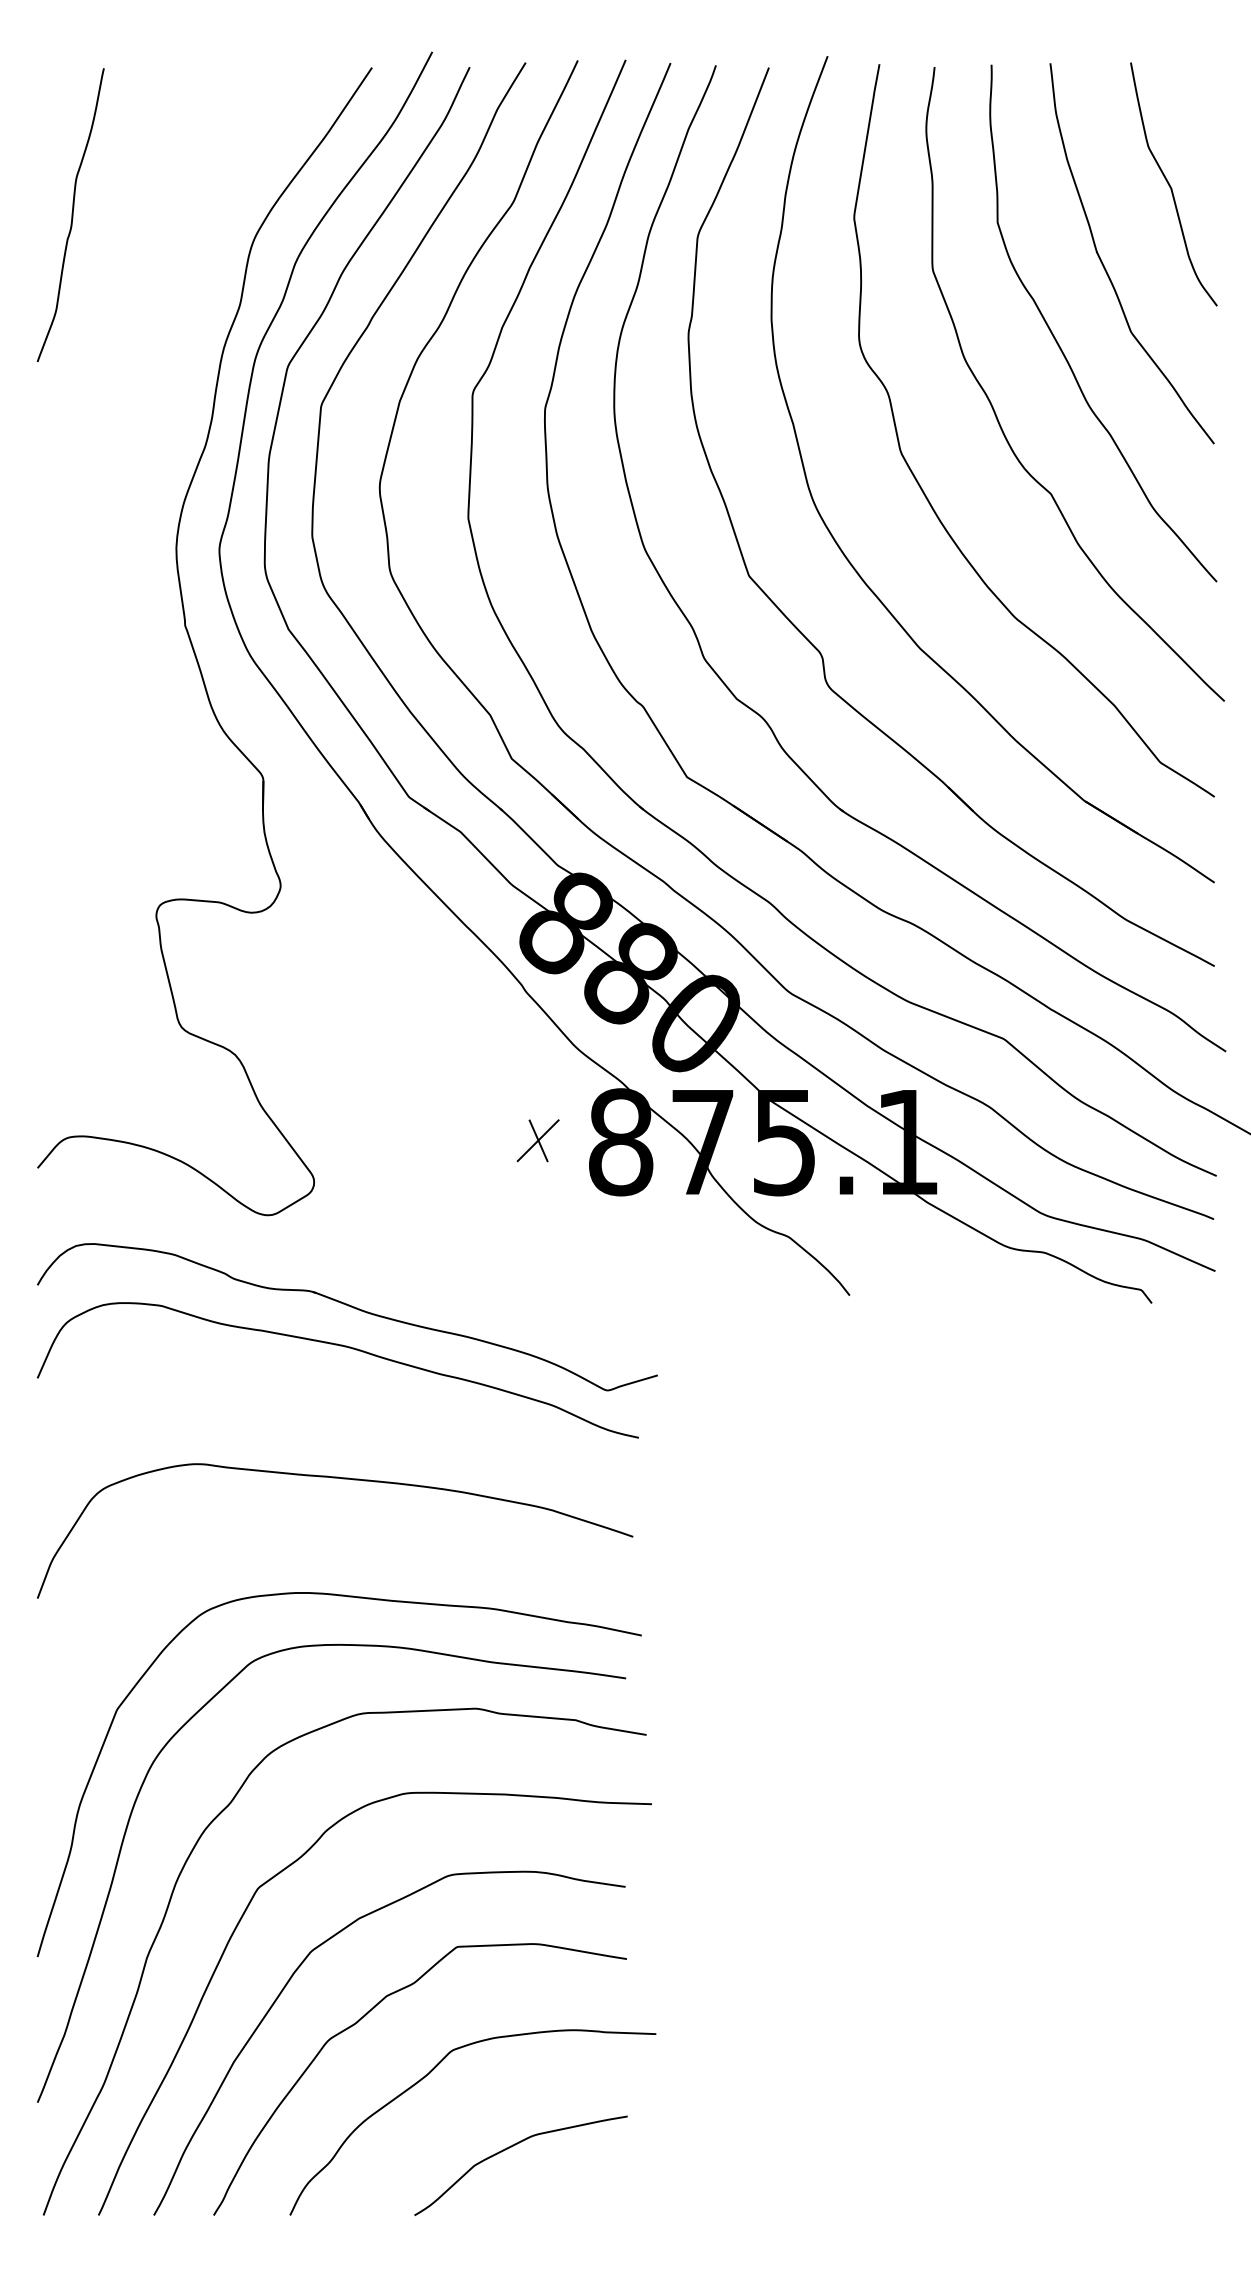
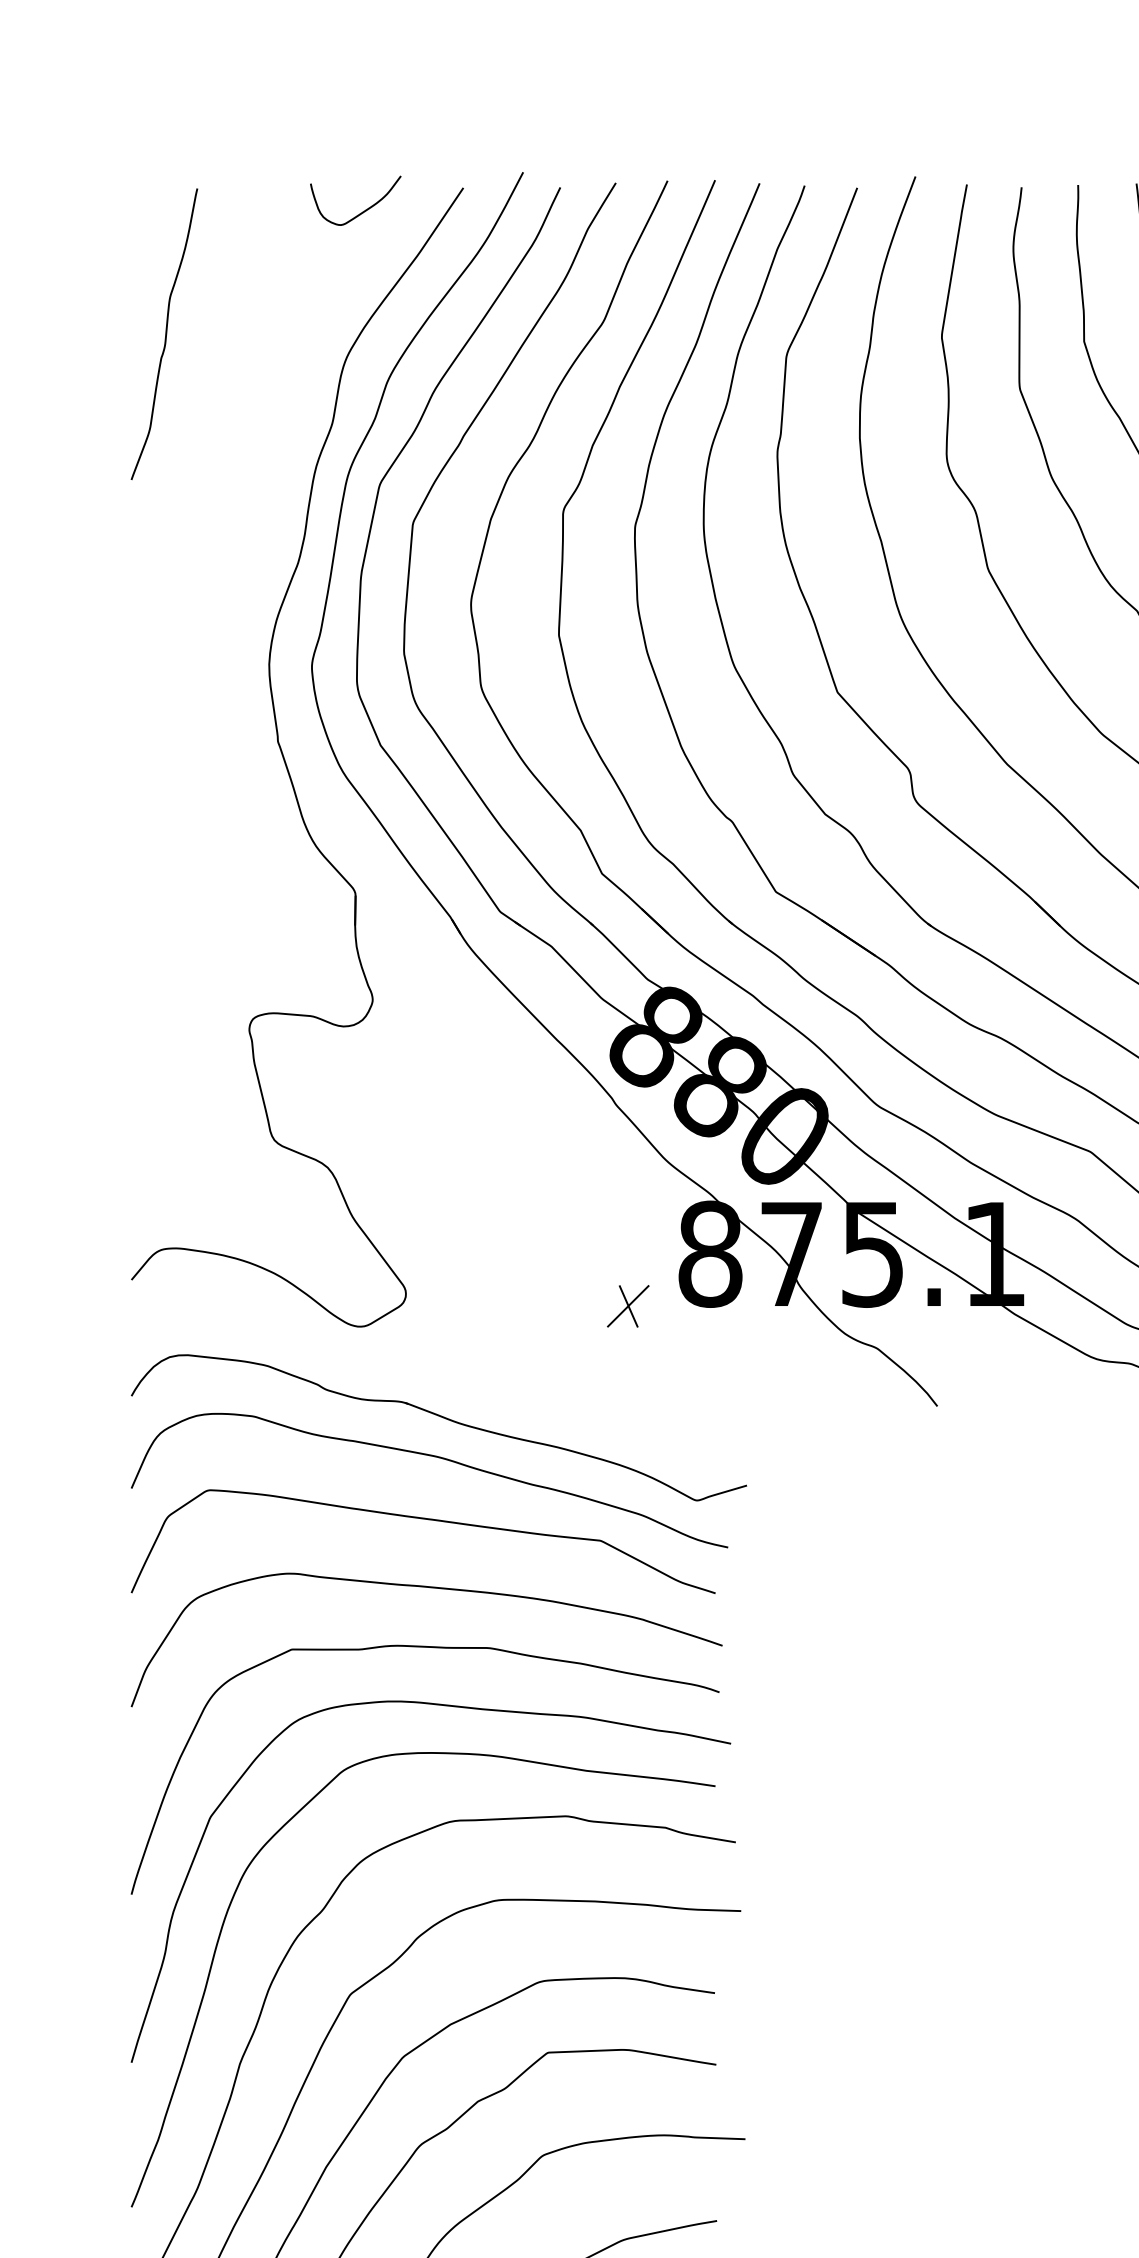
curve: (271, 90) -> (363, 210), added
part: (537, 1140) -> (627, 1306), moved
curve: (336, 1410) -> (428, 1520), added
curve: (340, 1539) -> (432, 1648), added

